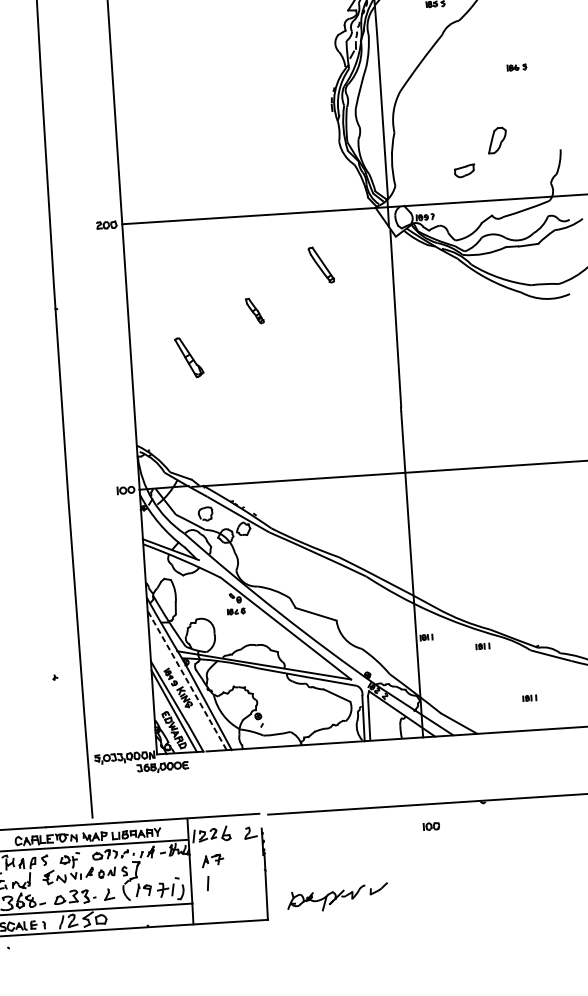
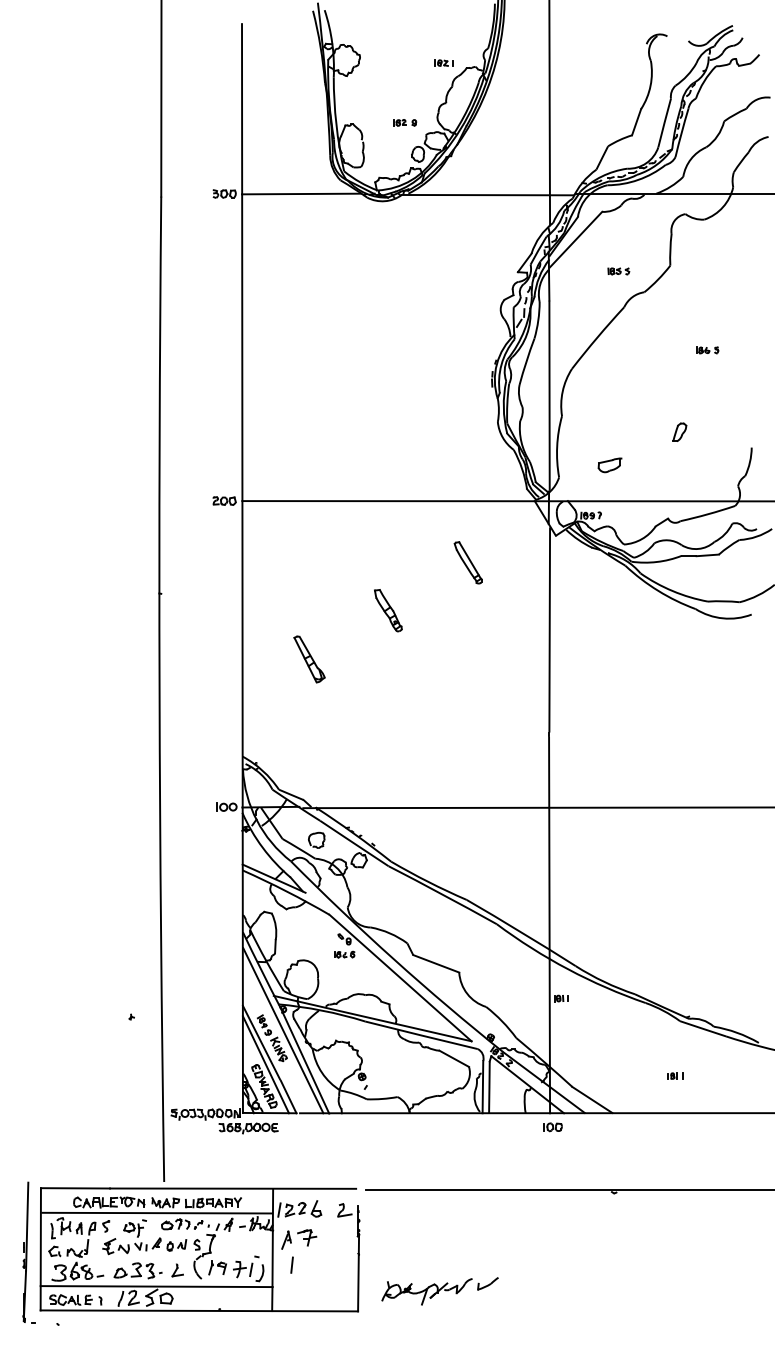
part: (497, 139) -> (679, 431), size x0.62
part: (464, 171) -> (609, 465), moved
part: (254, 310) -> (388, 610), size x1.43
part: (482, 645) -> (625, 1012), removed
line: (187, 680) -> (283, 1030), dashed -> solid
part: (431, 826) -> (552, 1127), moved
part: (213, 860) -> (299, 1239), size x1.43

